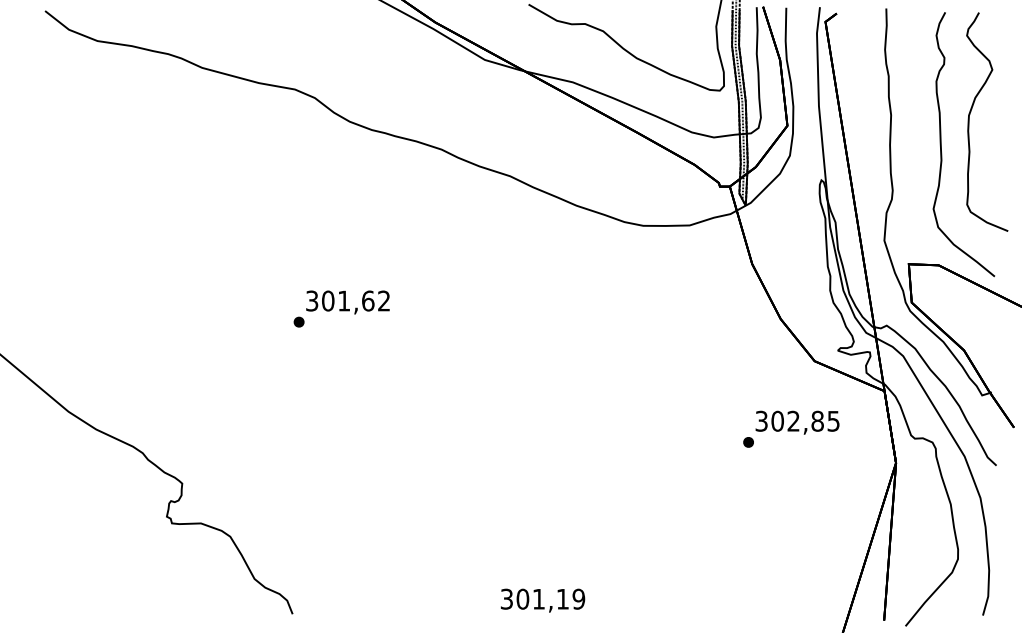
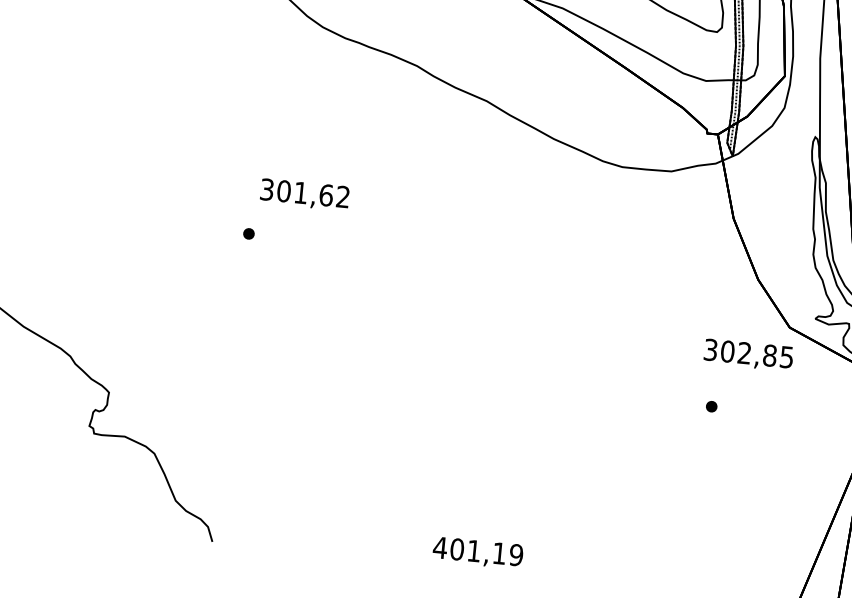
text: (347, 302) -> (304, 194), moved
text: (797, 422) -> (748, 354), moved
text: (506, 598) -> (439, 547), 301,19 -> 401,19

